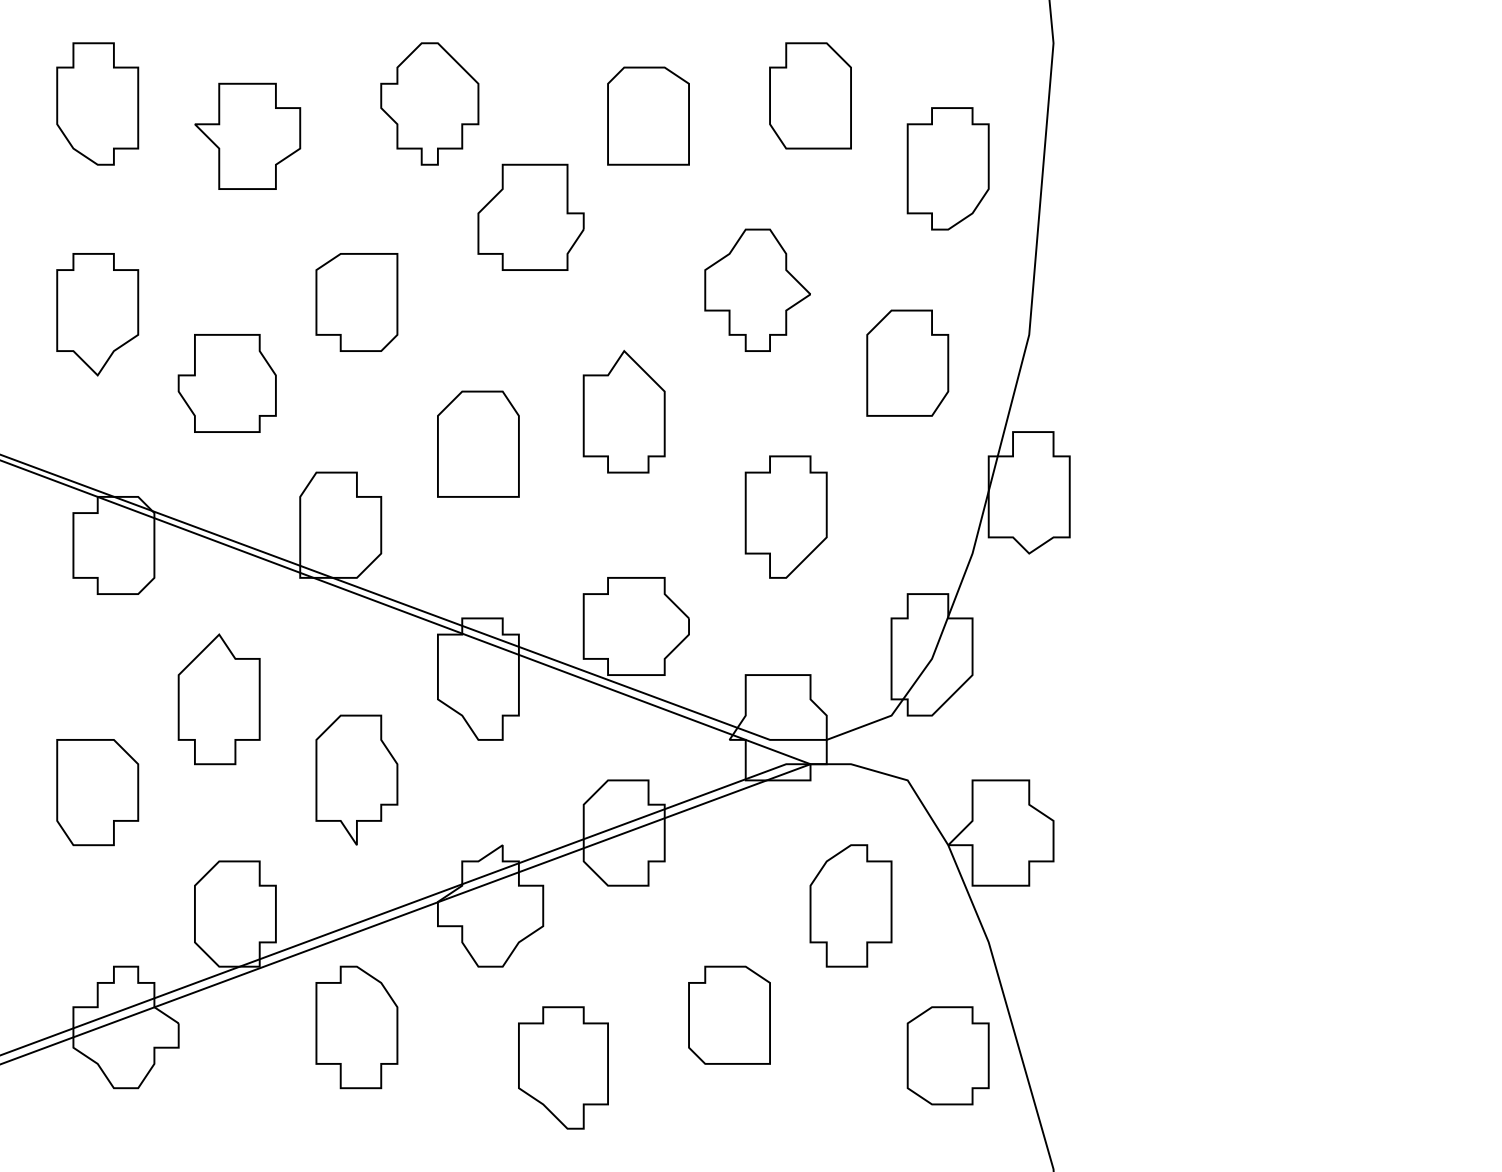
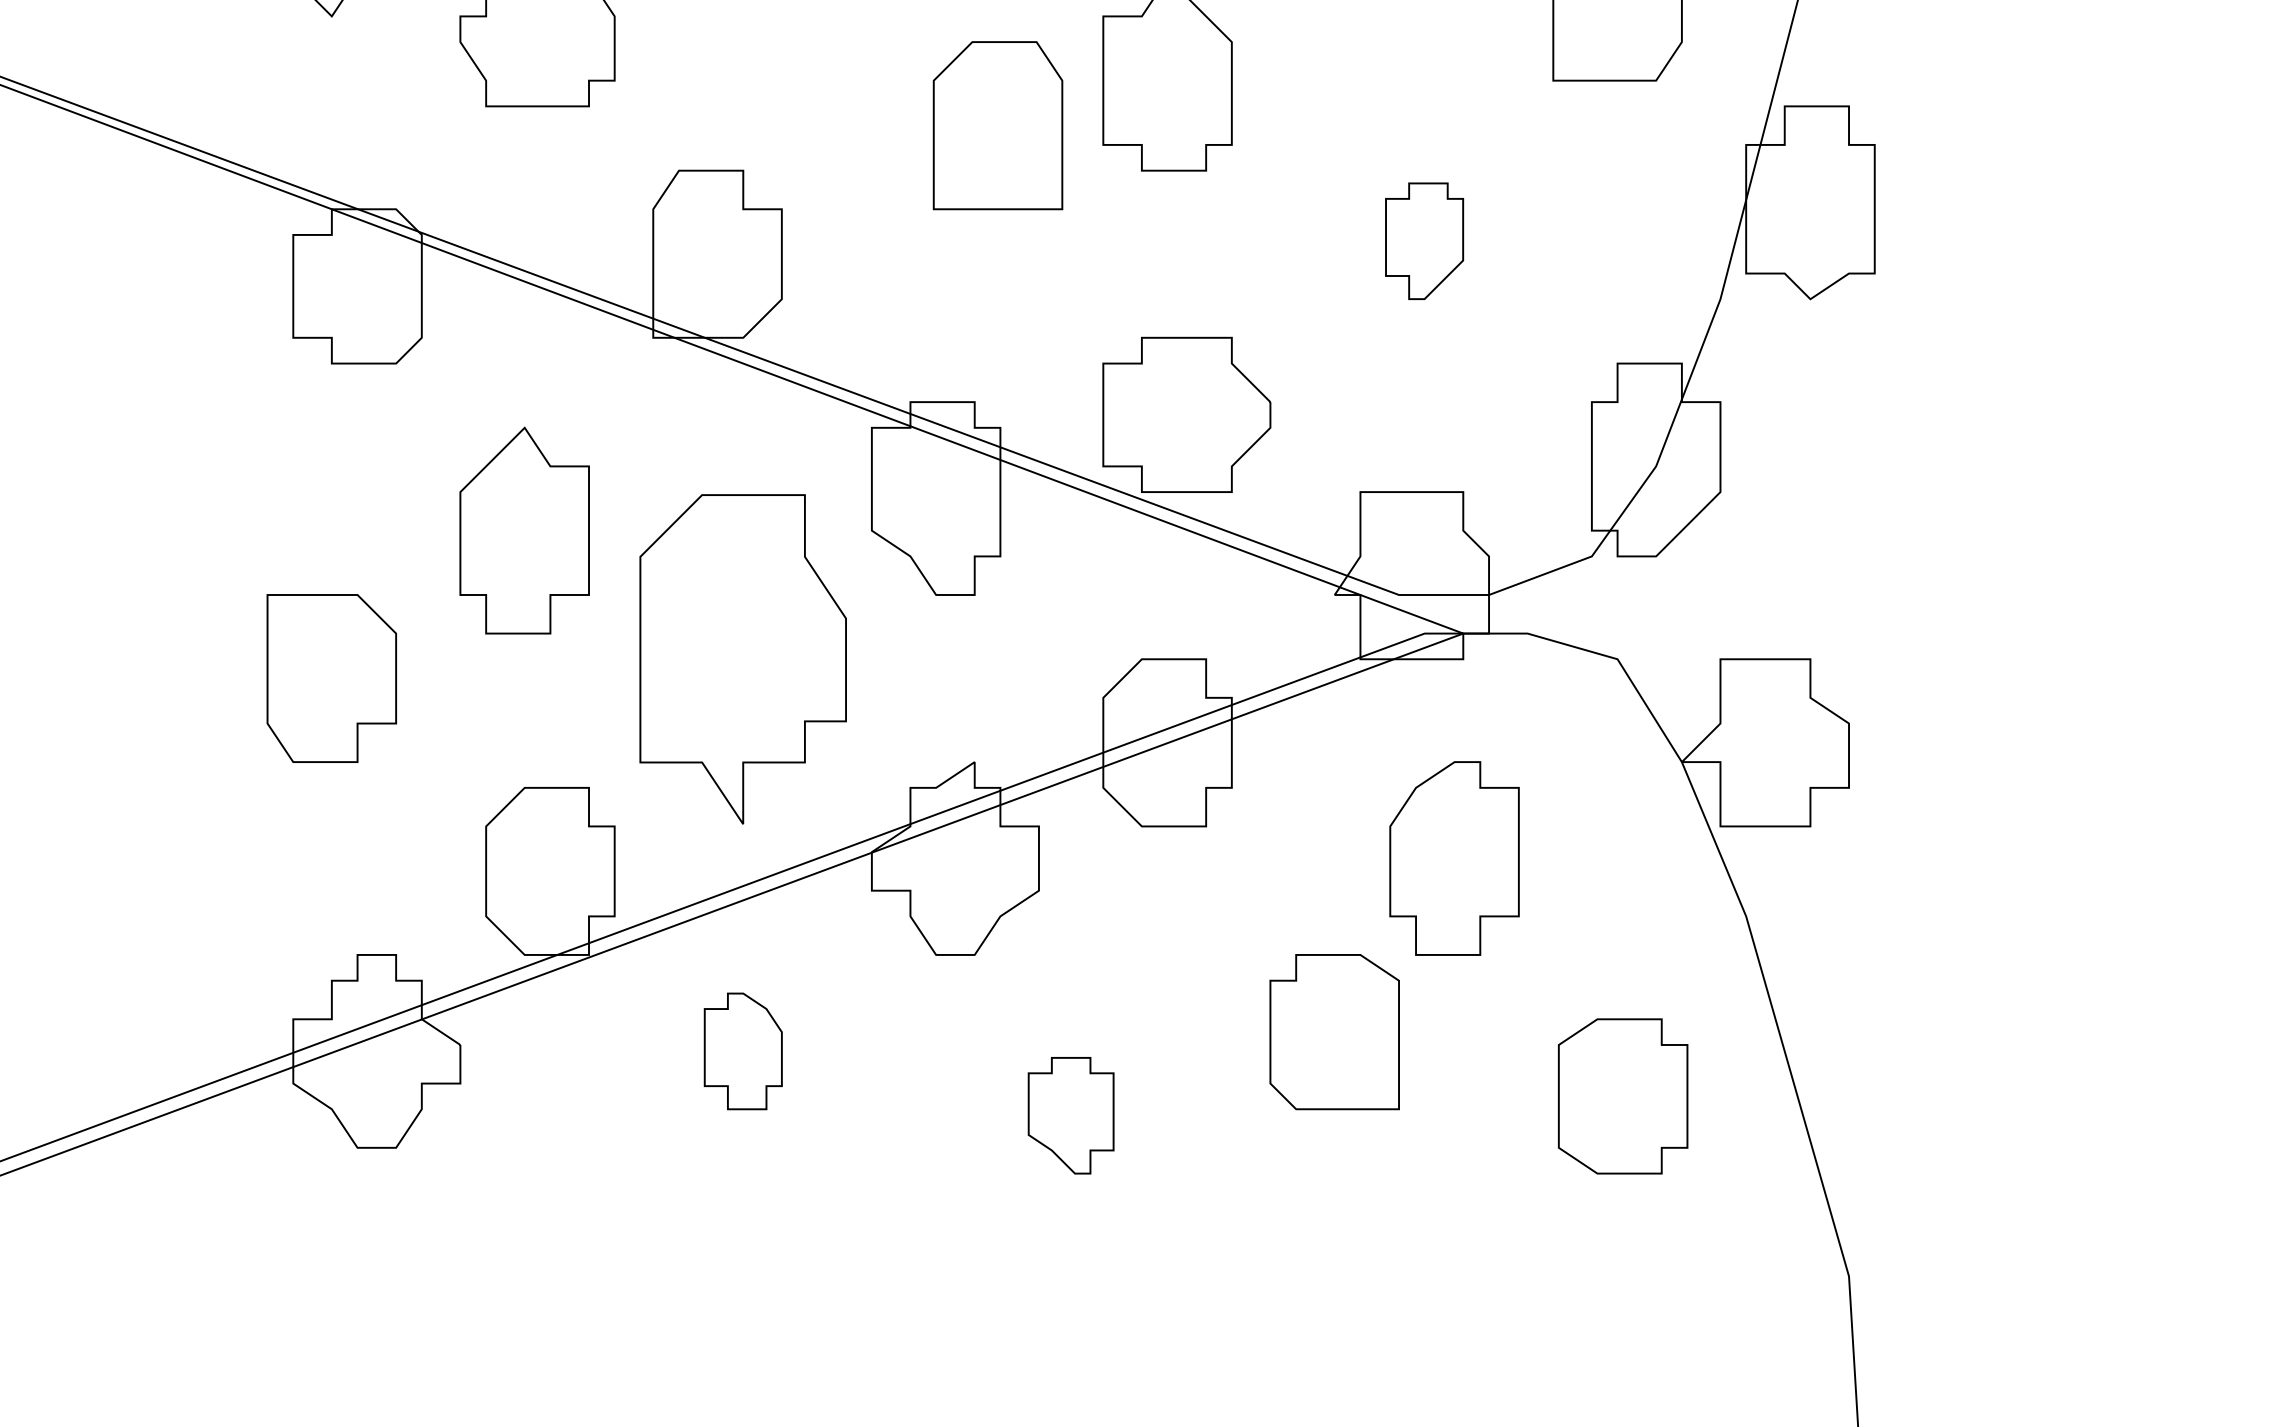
part: (478, 443) -> (998, 124), moved
part: (785, 516) -> (1423, 240), size x0.6
part: (356, 779) -> (742, 657), size x1.6
part: (850, 905) -> (1453, 857), moved
part: (356, 1027) -> (742, 1051), size x0.6
part: (947, 1055) -> (1621, 1095), moved
part: (563, 1067) -> (1071, 1114), size x0.6

